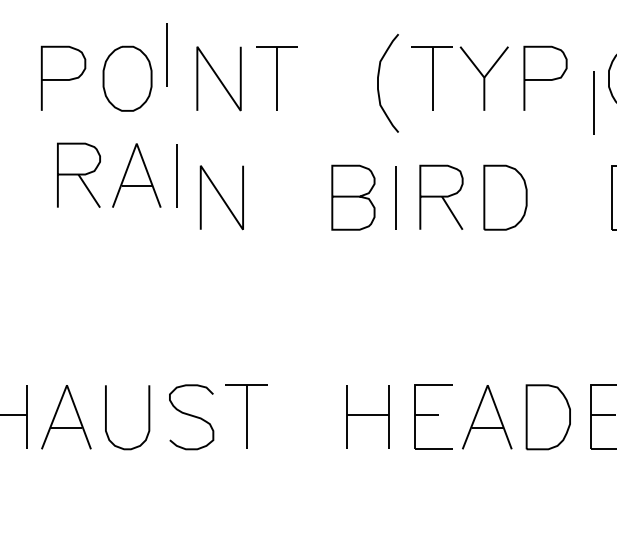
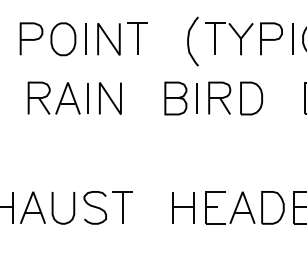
line: (165, 53) -> (85, 38), moved
line: (593, 101) -> (292, 38), moved
part: (115, 173) -> (57, 97), moved

